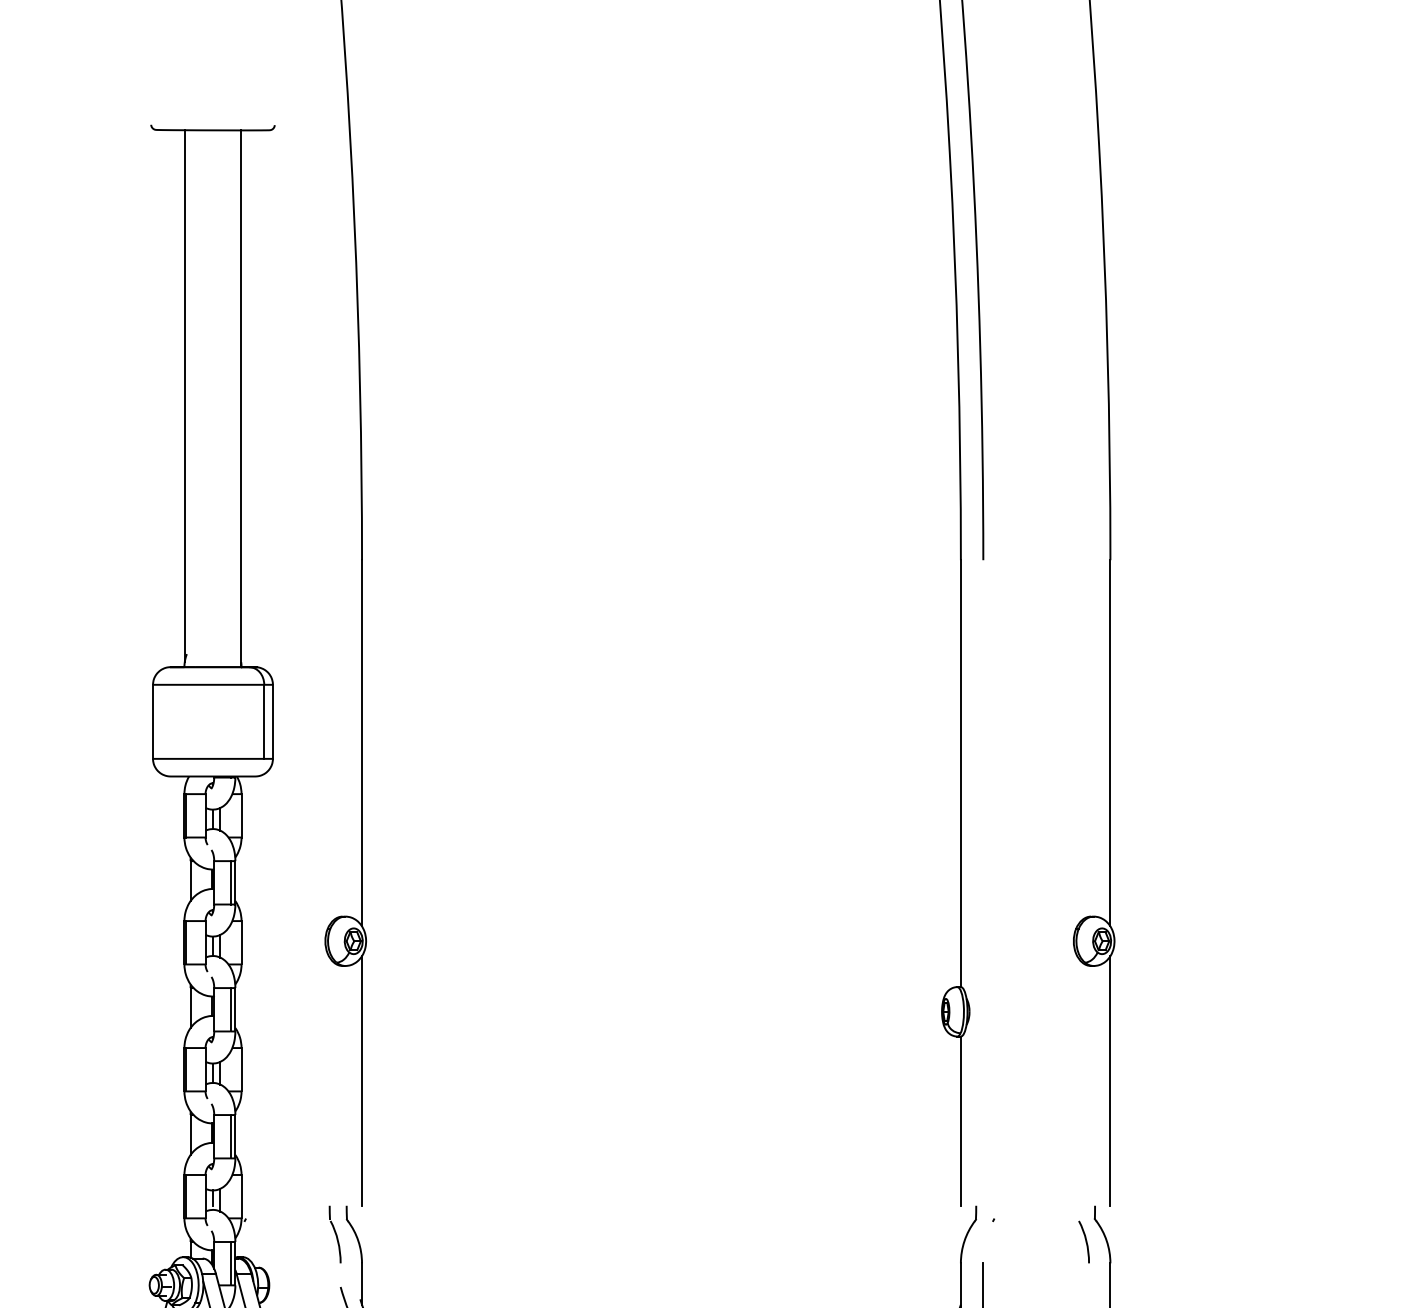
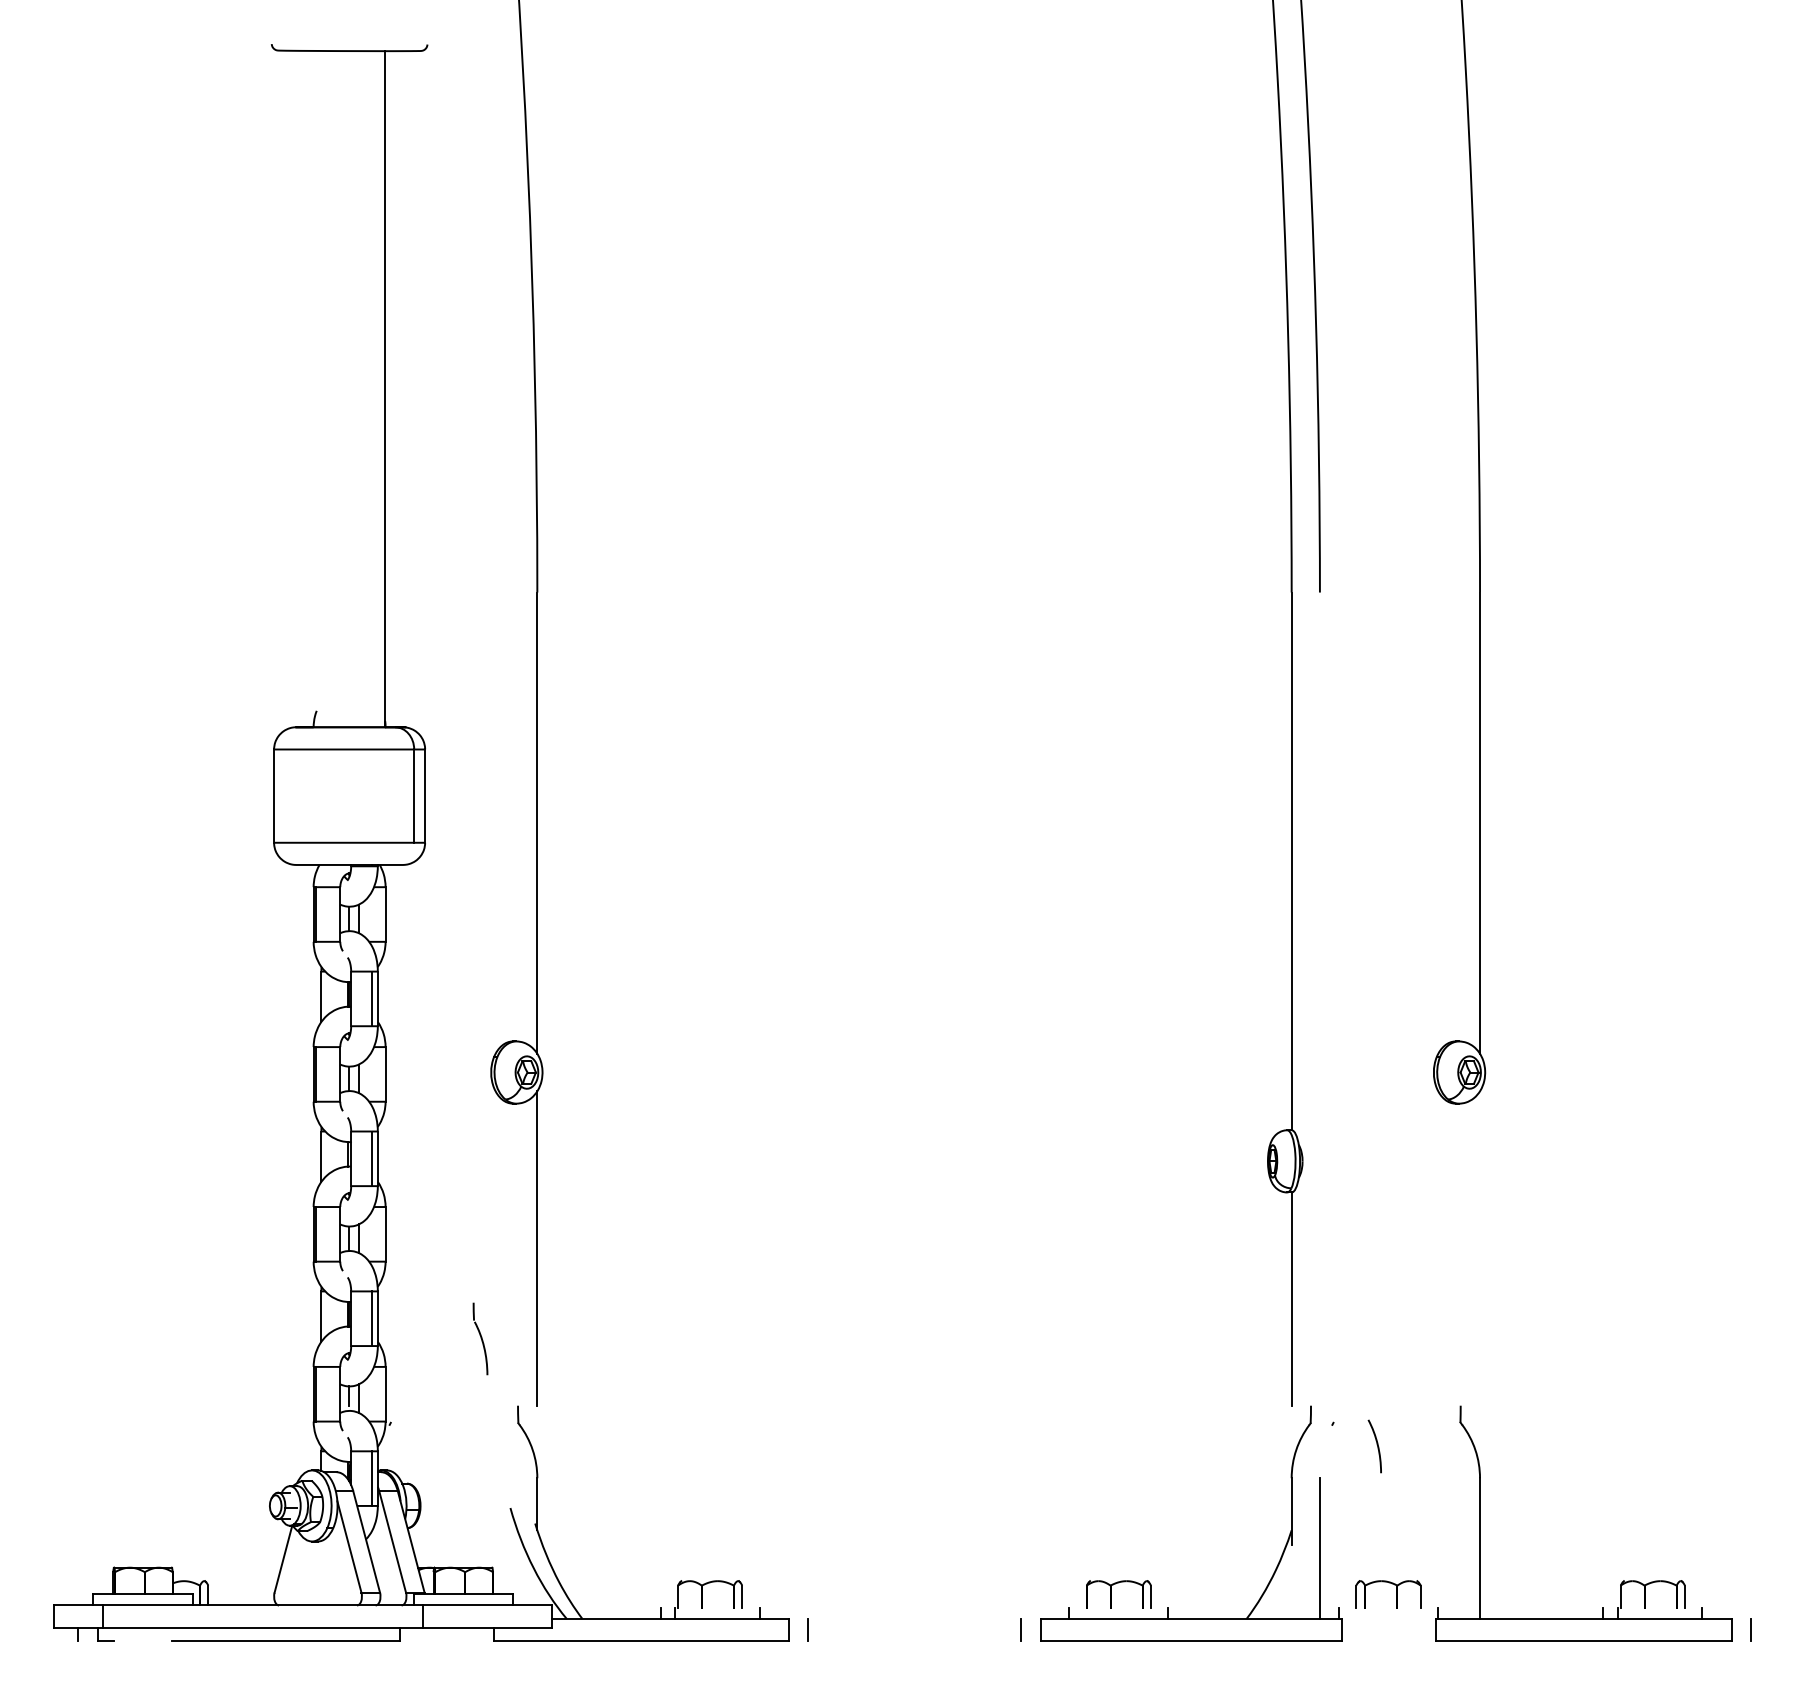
line: (185, 395) -> (314, 385), removed
line: (1110, 1080) -> (1480, 1248), removed
part: (335, 1234) -> (480, 1338), moved
curve: (1085, 1240) -> (1376, 1444), moved

